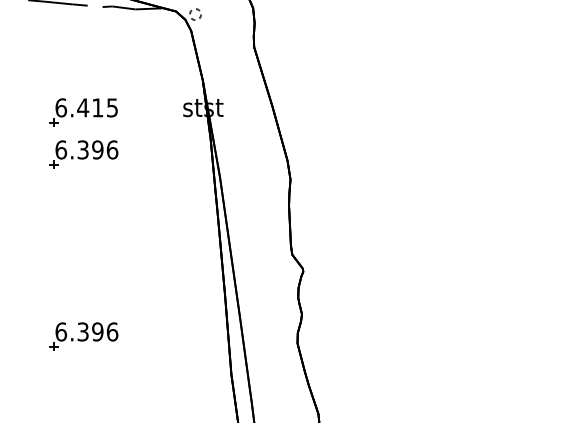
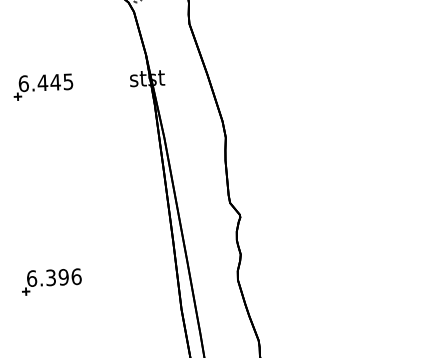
text: (97, 107) -> (55, 82), 6.415 -> 6.445
part: (83, 154) -> (44, 123), removed

